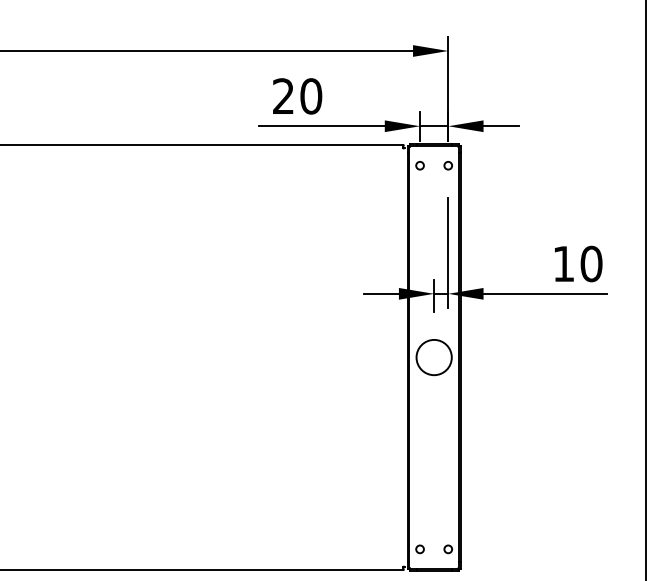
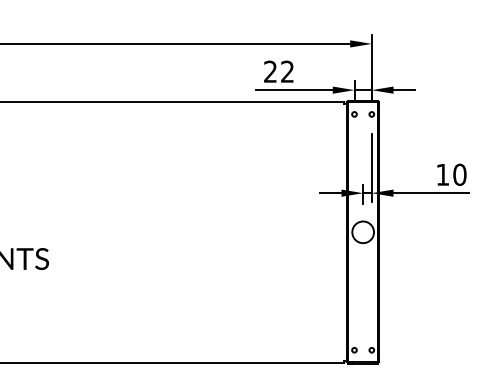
text: (311, 95) -> (287, 71), 20 -> 22

